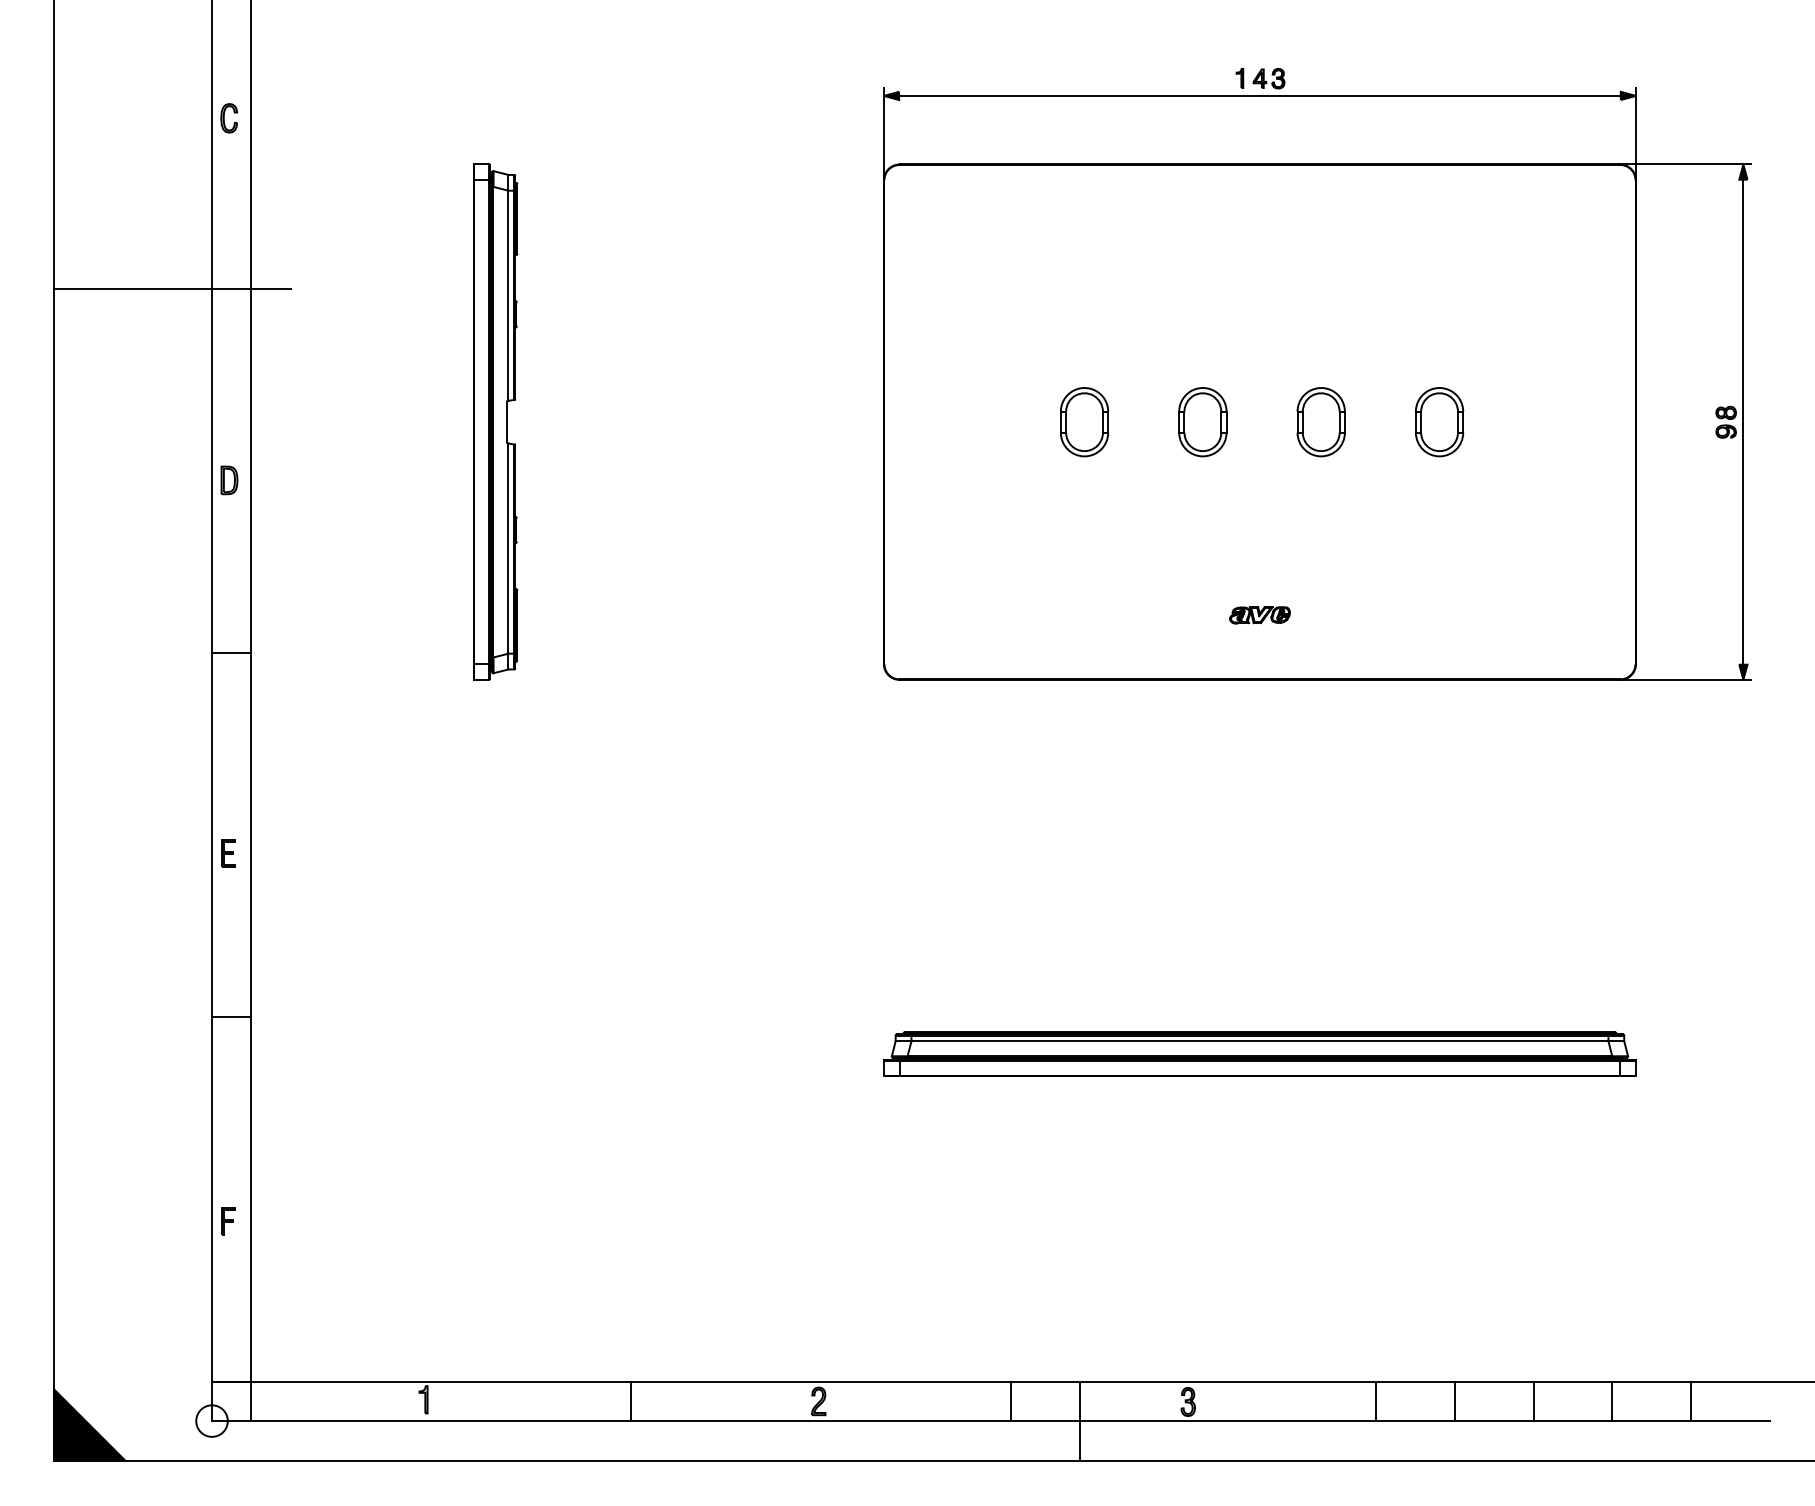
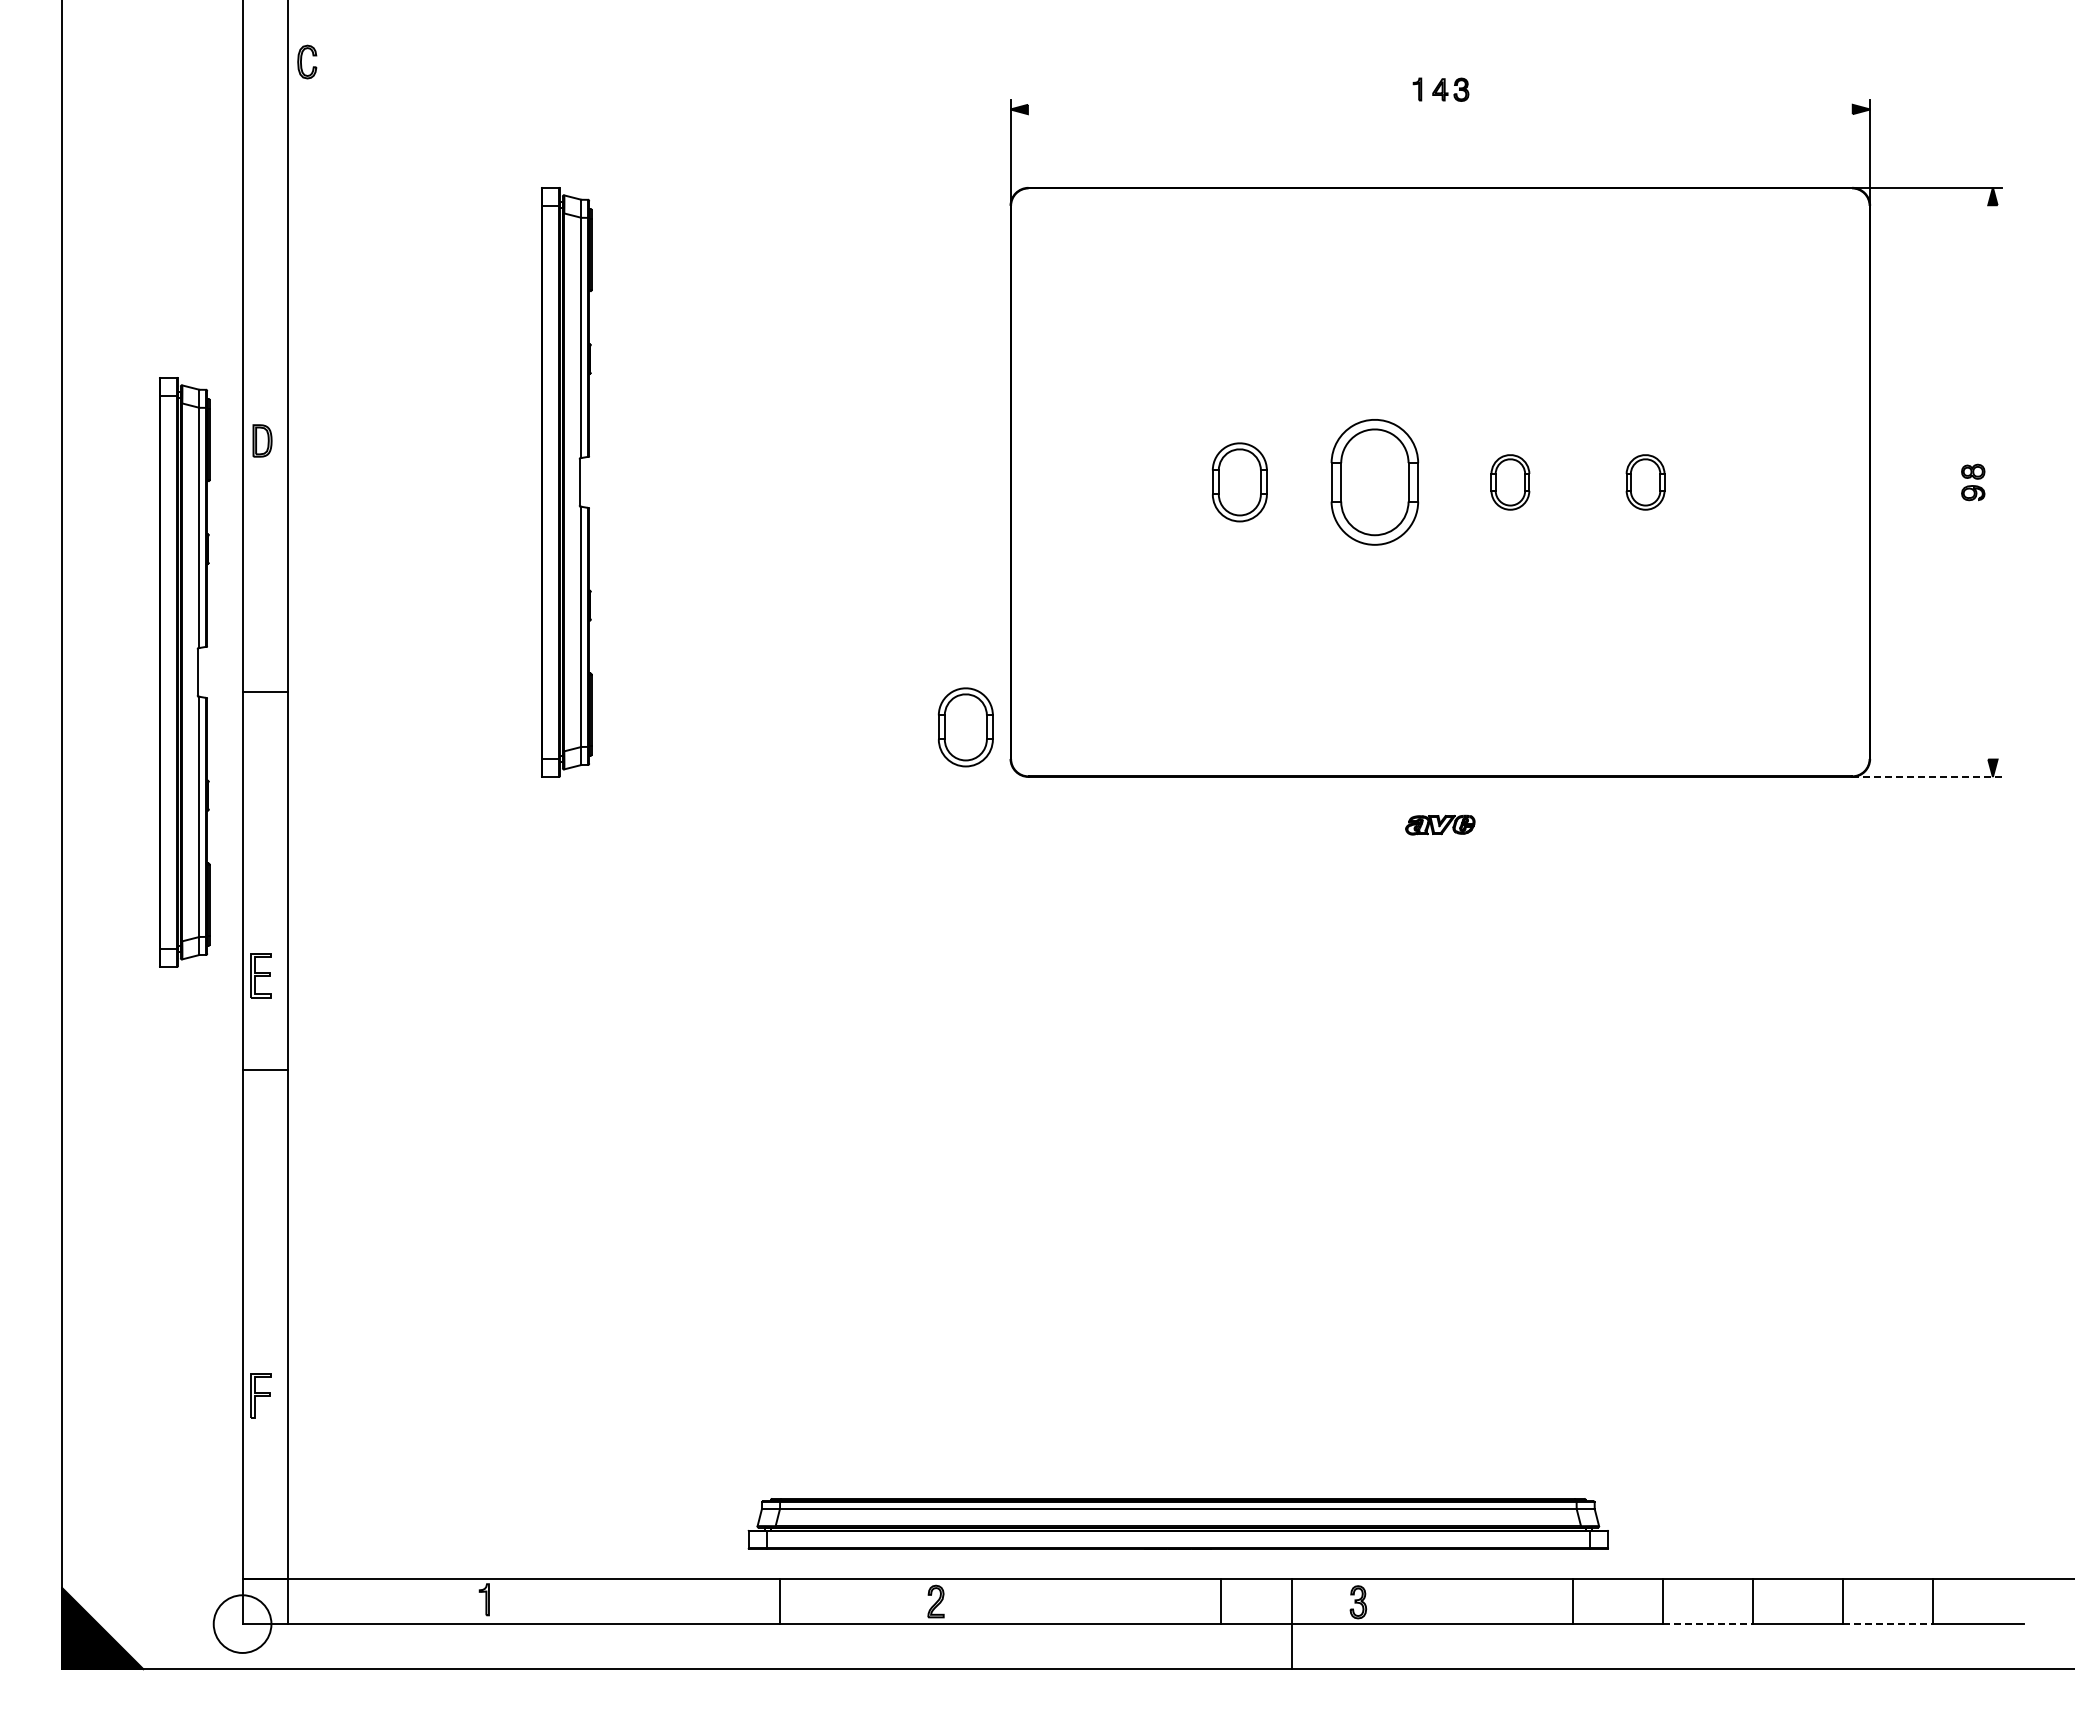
line: (1259, 95) -> (1439, 109), removed
part: (229, 117) -> (307, 61), moved
line: (172, 289) -> (197, 330), removed
part: (1203, 422) -> (1375, 482), size x1.6
part: (1321, 422) -> (1510, 482), size x0.7
part: (1439, 422) -> (1645, 482), size x0.7
line: (1743, 422) -> (1992, 482), removed
part: (229, 480) -> (262, 440), moved
part: (161, 588) -> (184, 672), added
part: (1260, 614) -> (1440, 824), moved
part: (844, 636) -> (965, 727), added
line: (231, 653) -> (264, 692), moved
line: (1686, 679) -> (1927, 776), solid -> dashed
part: (227, 853) -> (260, 975), size x1.4
line: (231, 1017) -> (264, 1069), moved
part: (1259, 1053) -> (1177, 1523), moved
part: (227, 1221) -> (260, 1395), size x1.4
line: (631, 1401) -> (779, 1601), moved
line: (1010, 1401) -> (1220, 1601), moved
circle: (211, 1421) -> (242, 1624), size x1.6
line: (1079, 1421) -> (1291, 1624), moved
line: (1494, 1421) -> (1708, 1624), solid -> dashed
line: (1652, 1421) -> (1888, 1624), solid -> dashed

